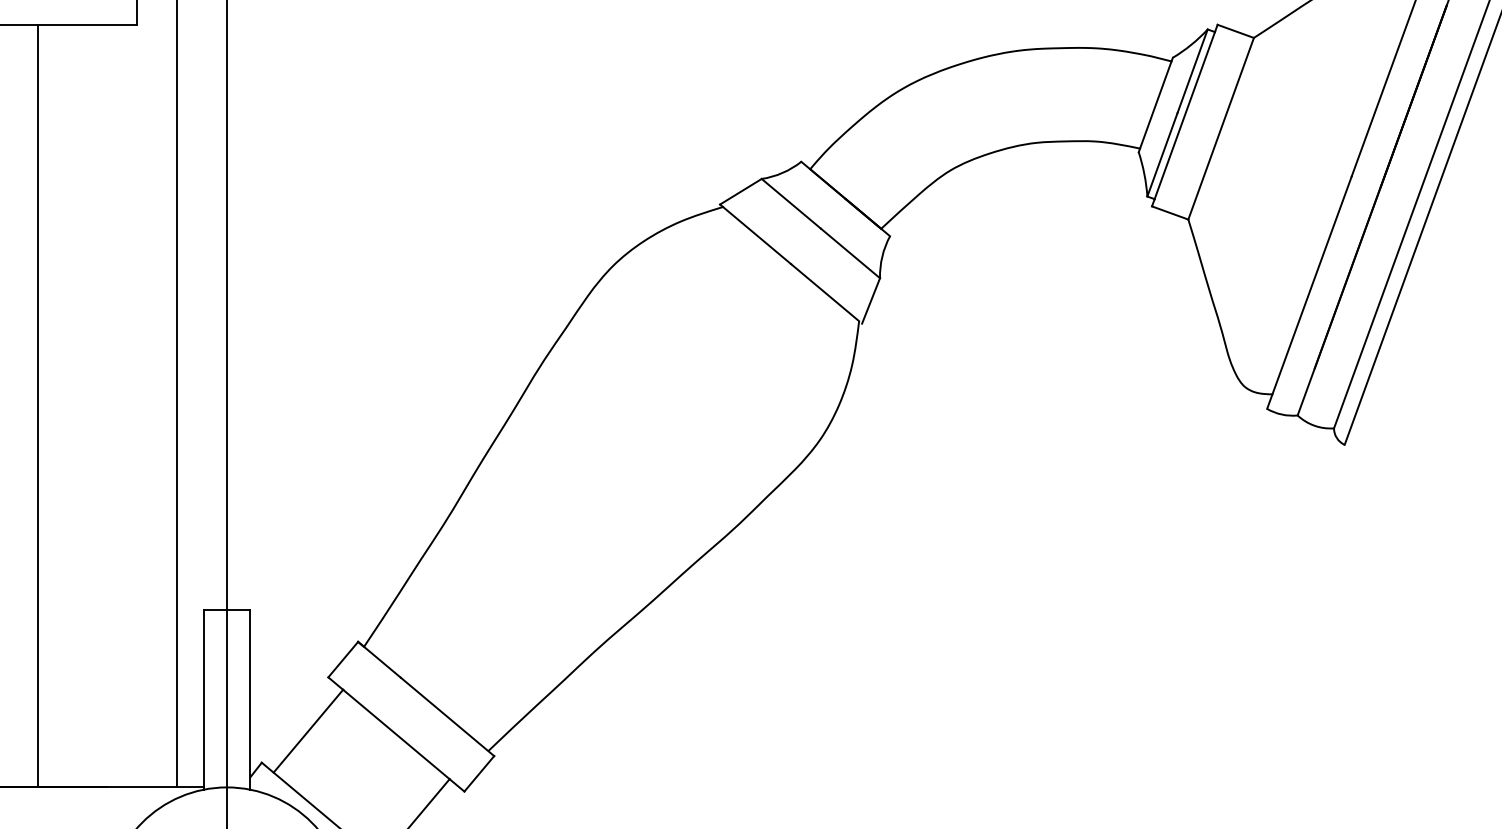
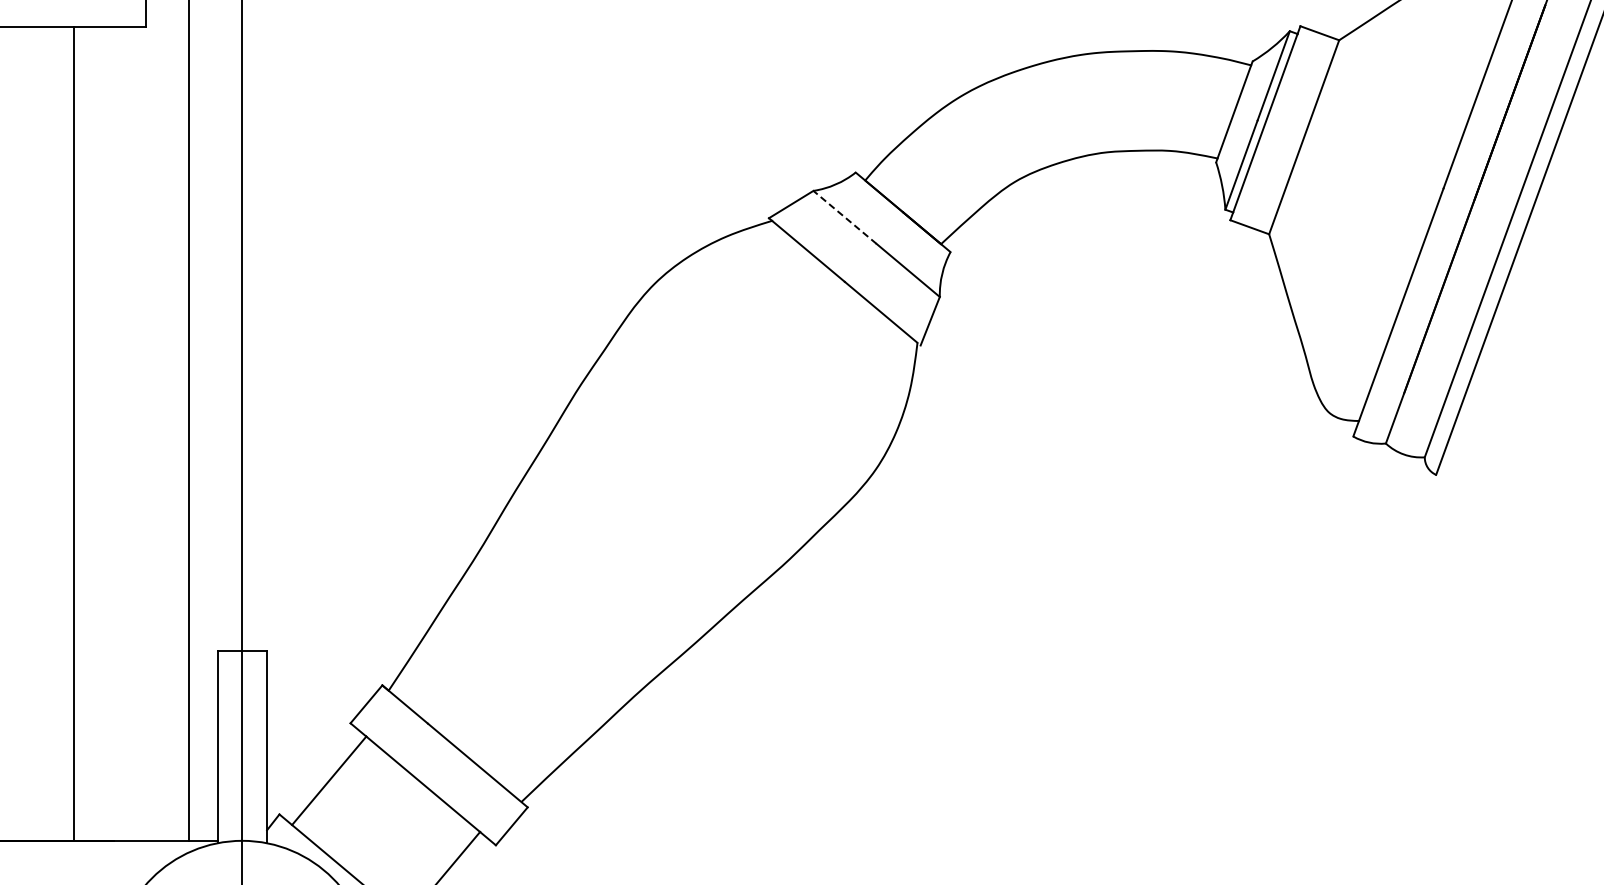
line: (790, 203) -> (844, 217), solid -> dashed
line: (38, 406) -> (74, 433), moved

